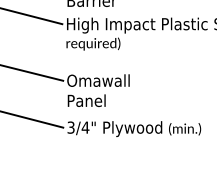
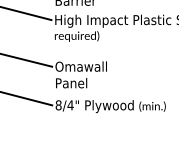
text: (70, 127) -> (58, 105), 3/4" -> 8/4"

